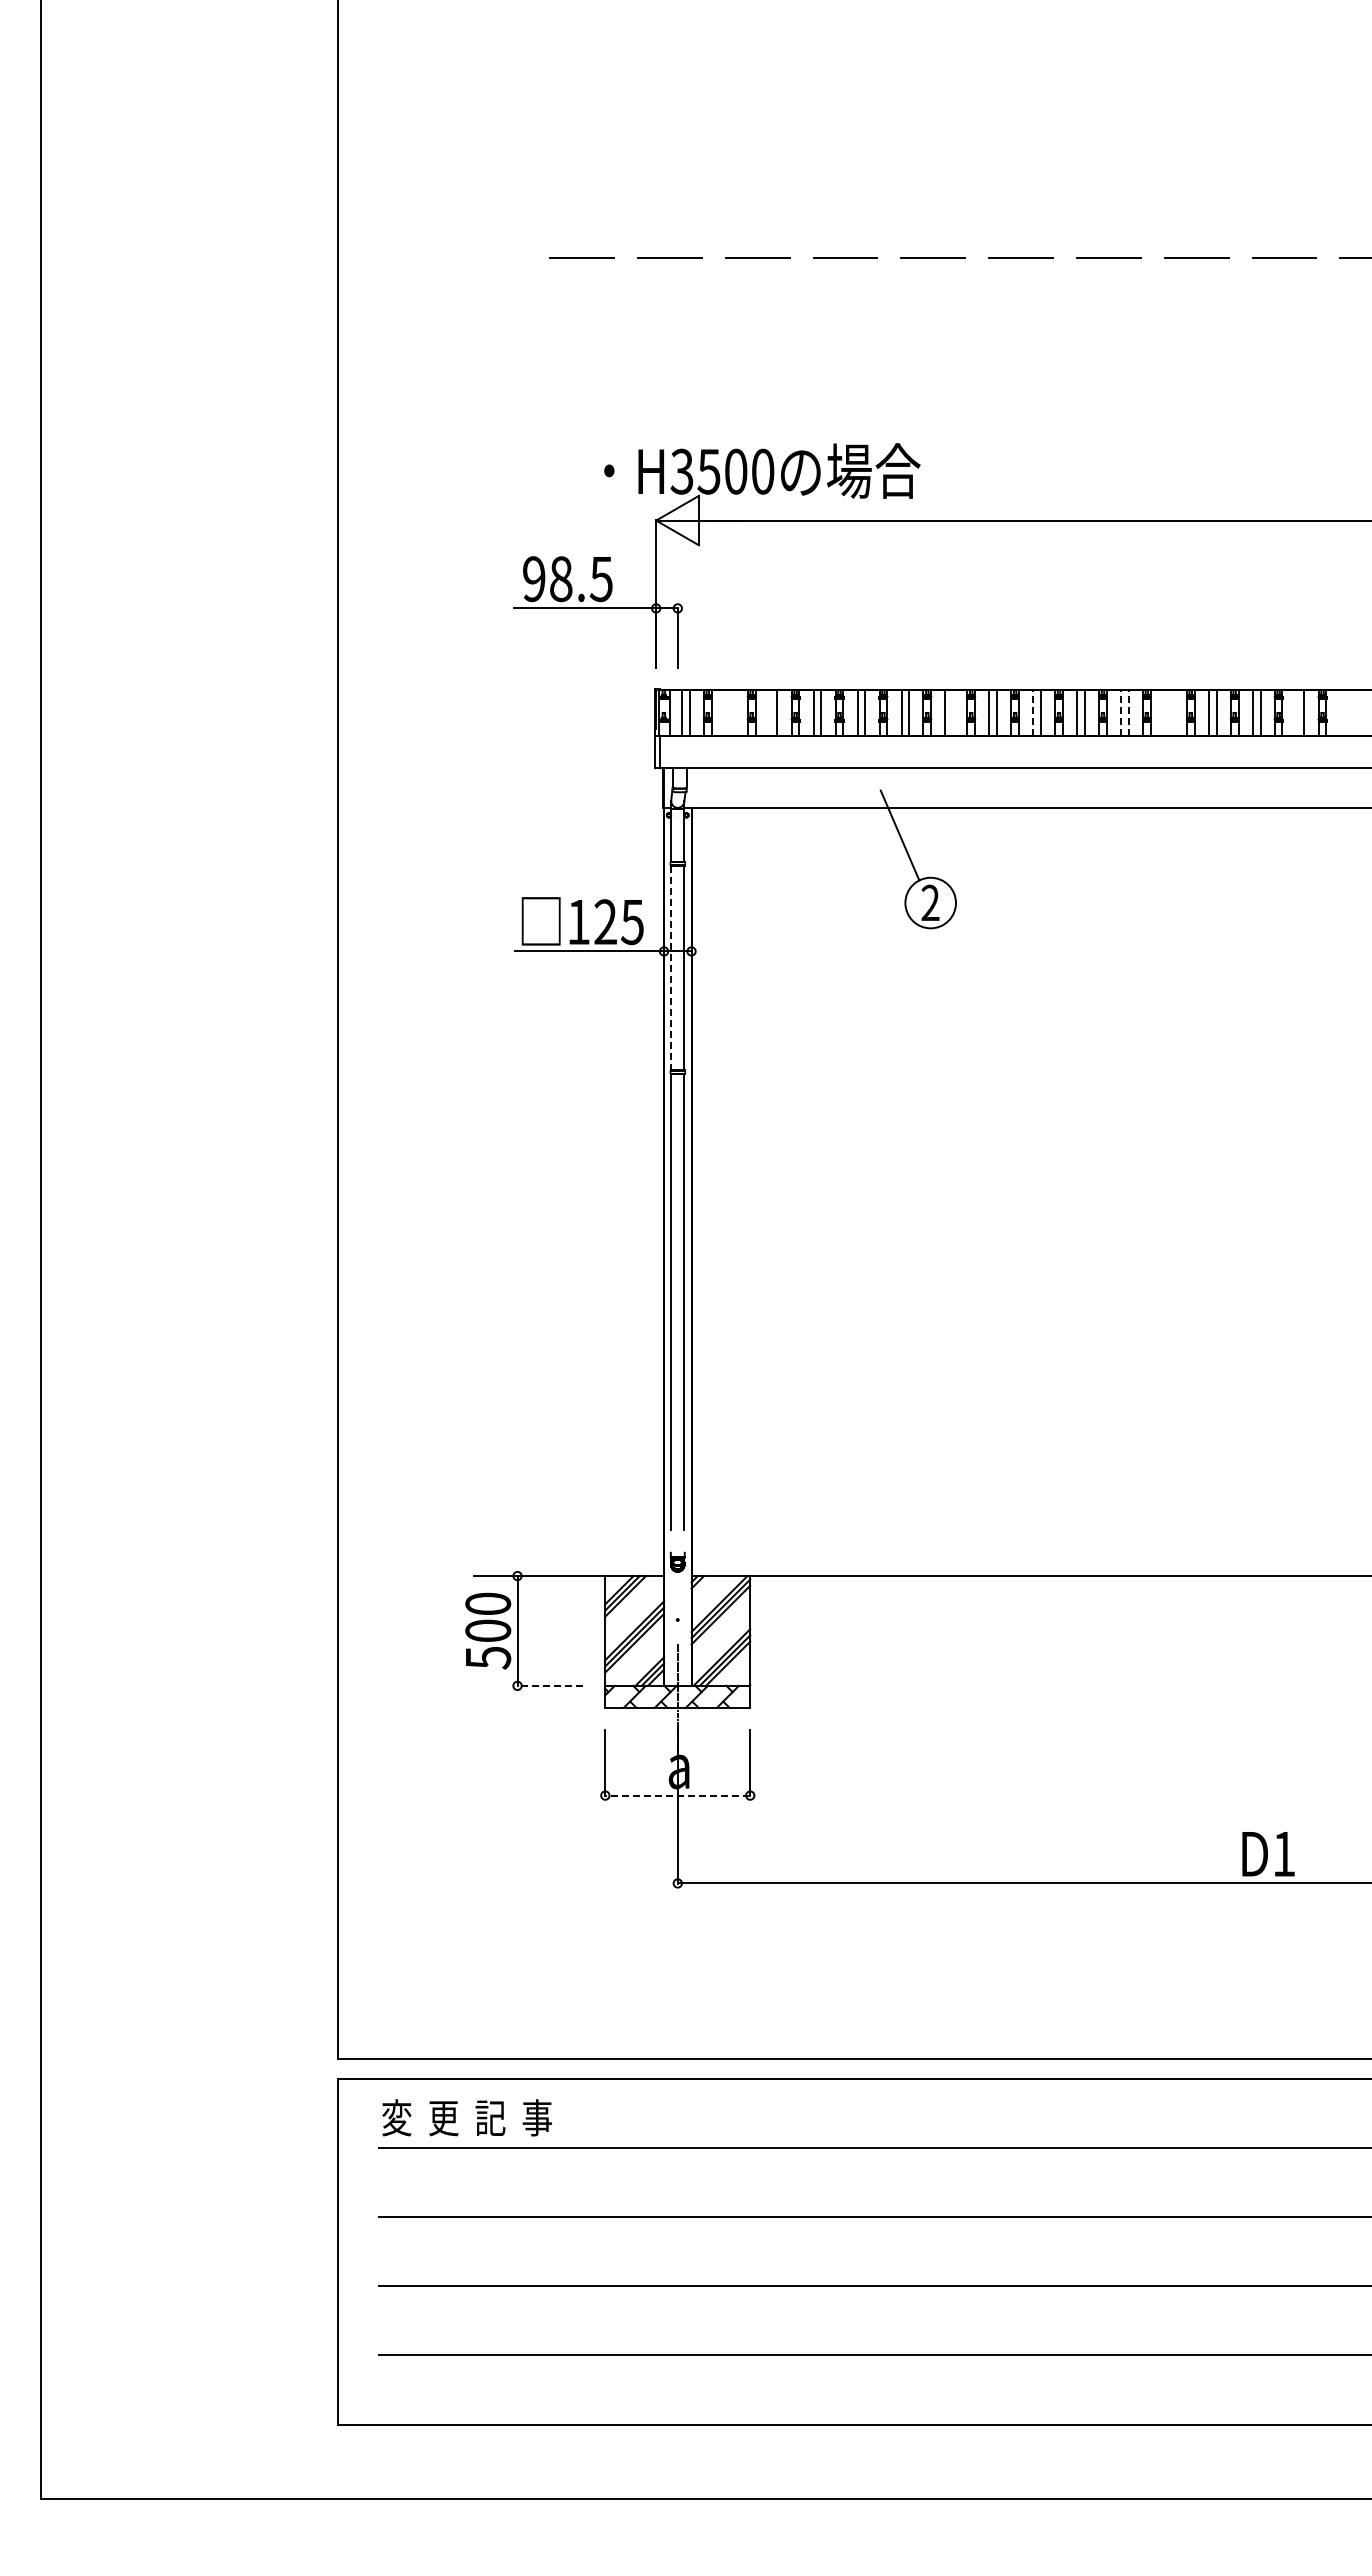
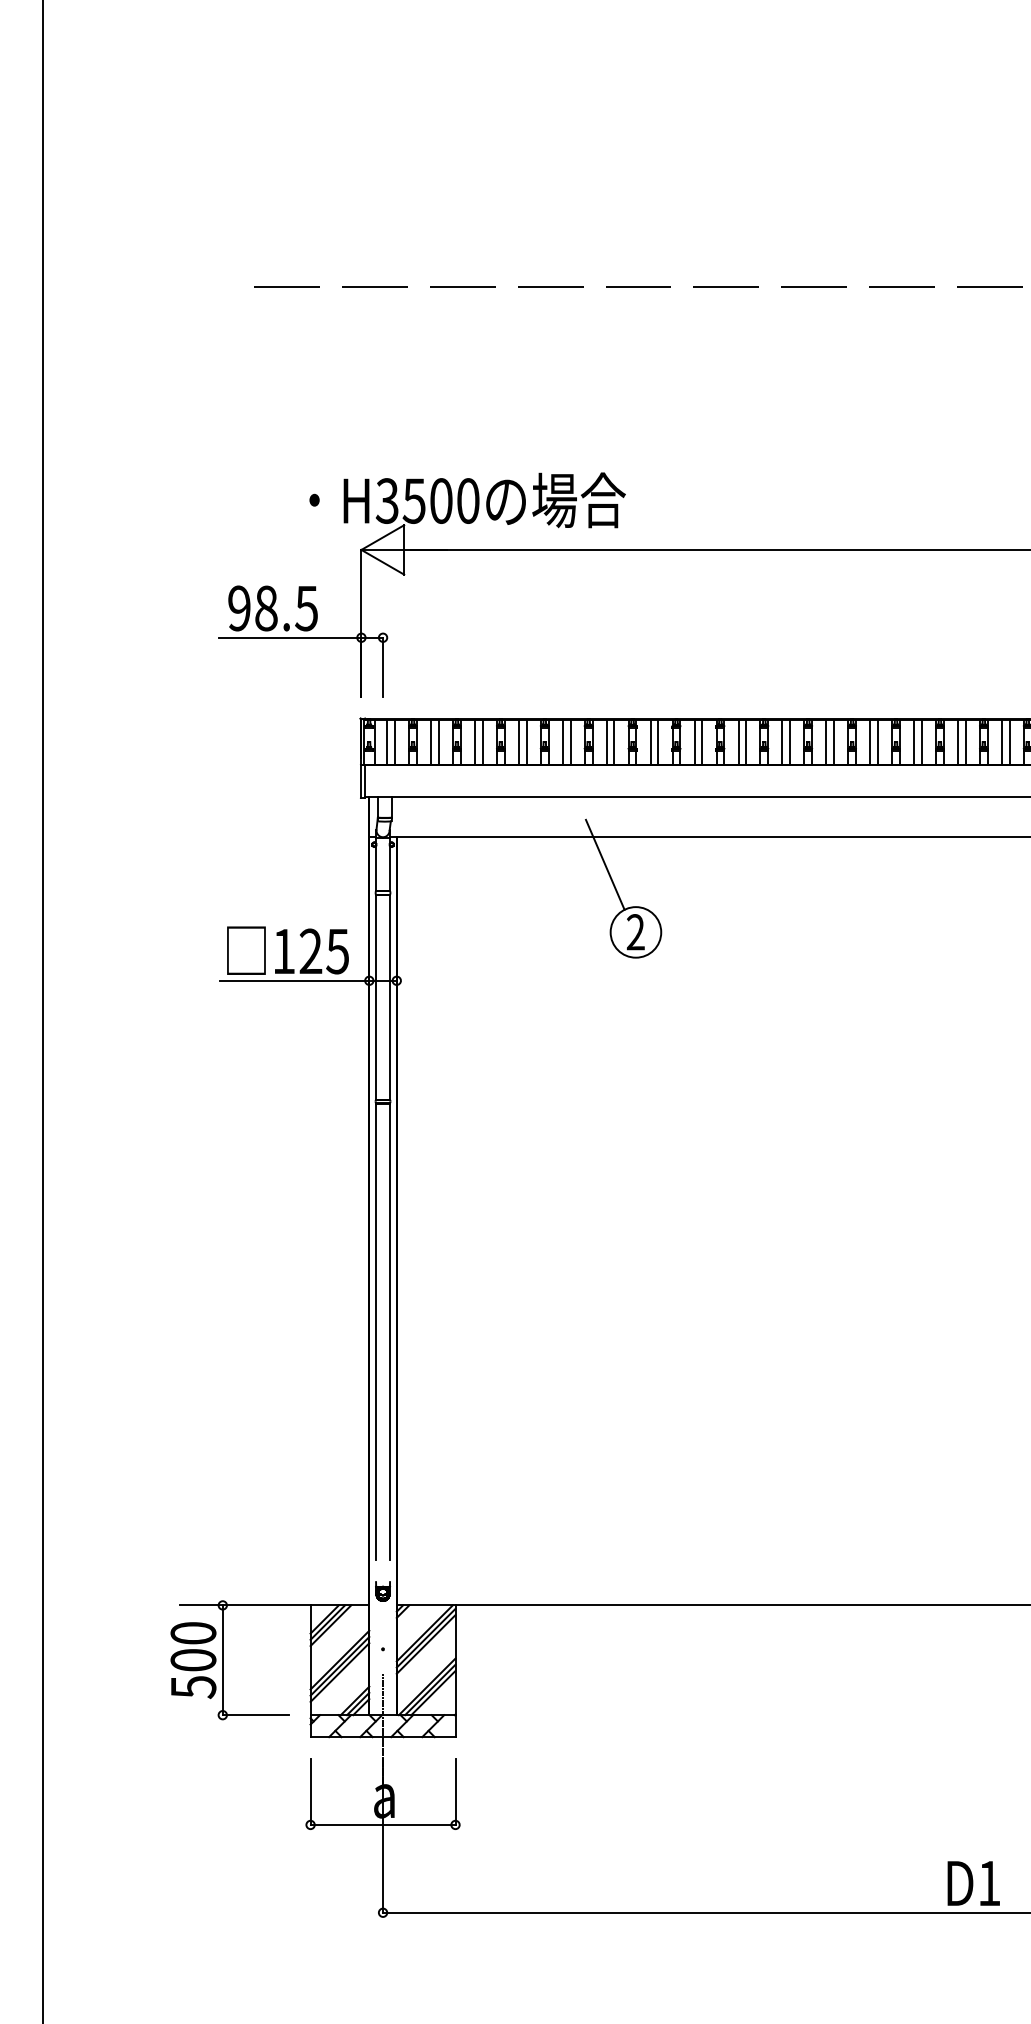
line: (725, 712) -> (430, 741), added
line: (733, 712) -> (438, 741), added
line: (769, 712) -> (474, 741), added
line: (953, 712) -> (658, 741), added
line: (1164, 712) -> (869, 741), added
line: (1172, 712) -> (877, 741), added
line: (1296, 712) -> (1001, 741), added
line: (1033, 713) -> (738, 742), dashed -> solid
line: (1121, 713) -> (826, 742), dashed -> solid
line: (1128, 713) -> (833, 742), dashed -> solid
line: (671, 968) -> (376, 997), dashed -> solid
line: (549, 1685) -> (254, 1714), dashed -> solid
line: (677, 1795) -> (382, 1824), dashed -> solid

